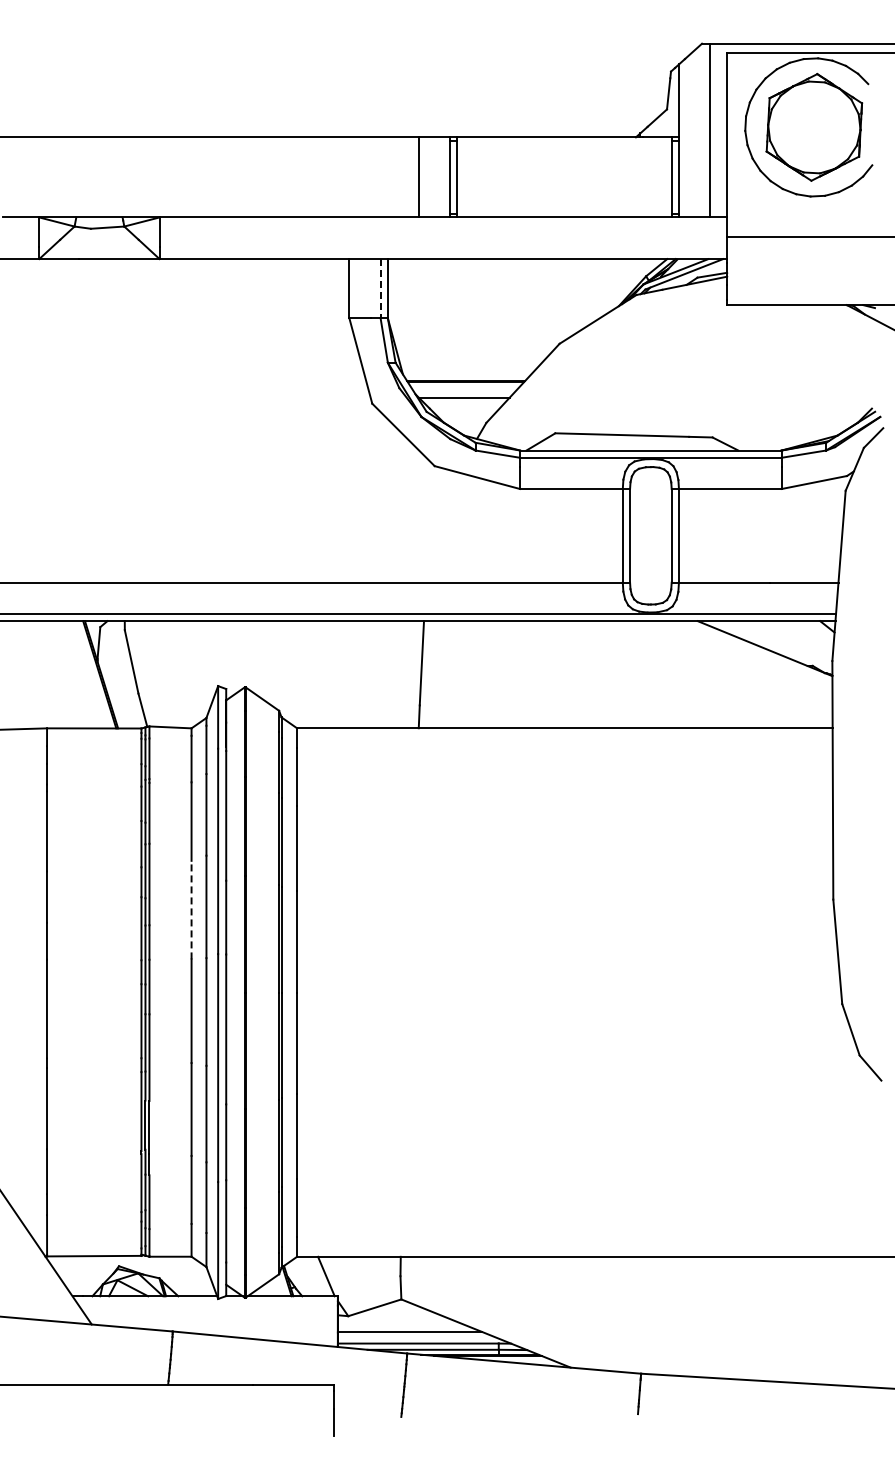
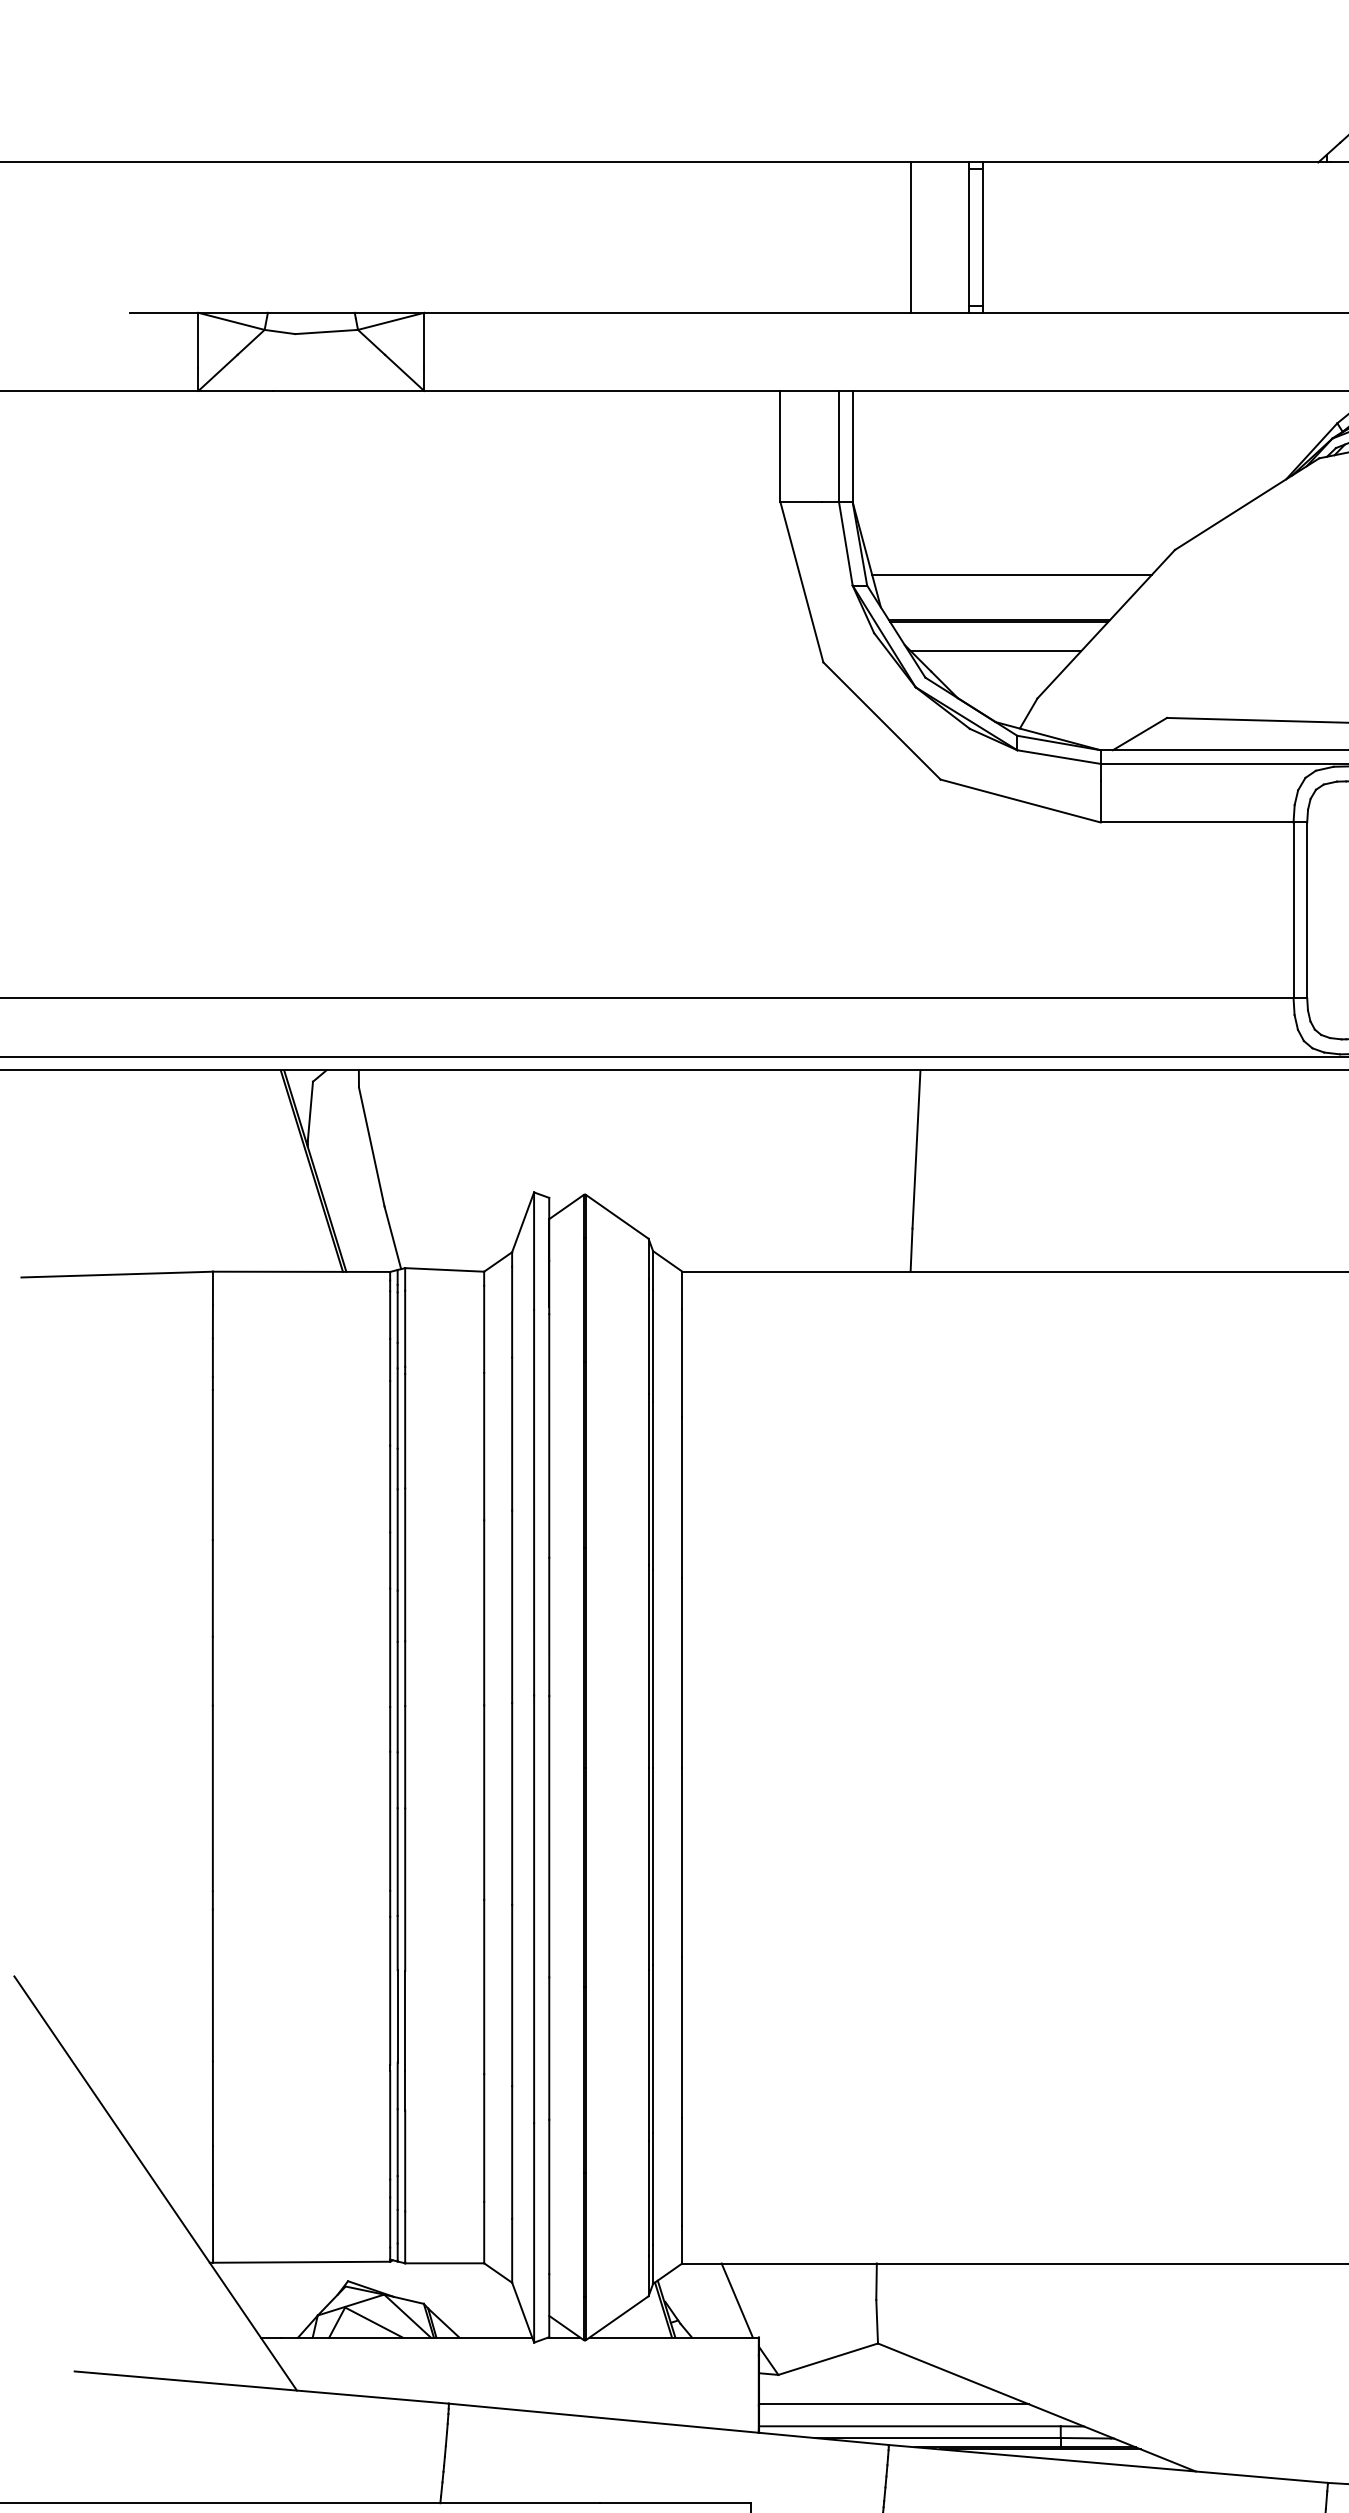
line: (380, 288) -> (838, 446), dashed -> solid
line: (472, 357) -> (1011, 575), added
line: (191, 909) -> (484, 1611), dashed -> solid

